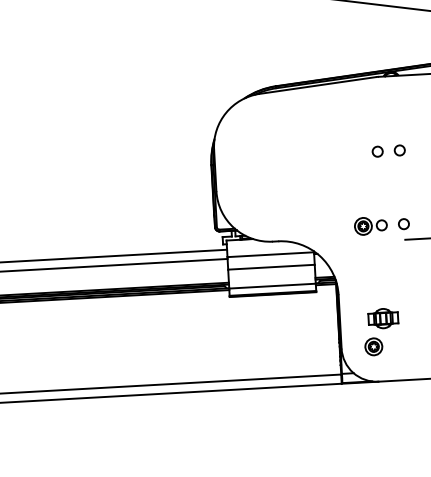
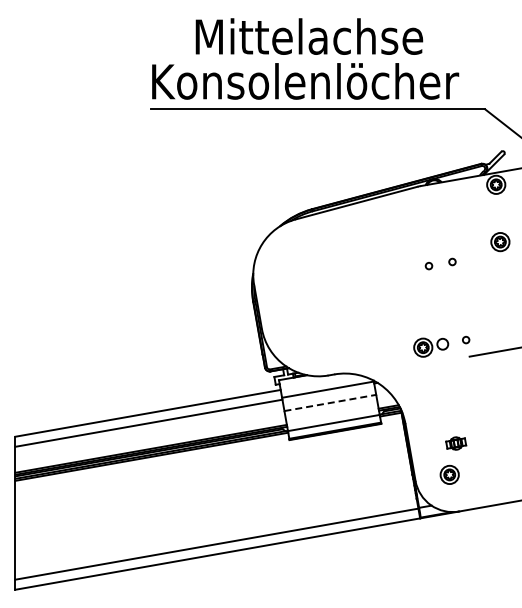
circle: (399, 150) -> (452, 261), size x0.6
circle: (377, 151) -> (428, 265), size x0.6
circle: (403, 223) -> (465, 339), size x0.6
line: (271, 266) -> (330, 402), solid -> dashed
part: (382, 318) -> (455, 443), size x0.6

